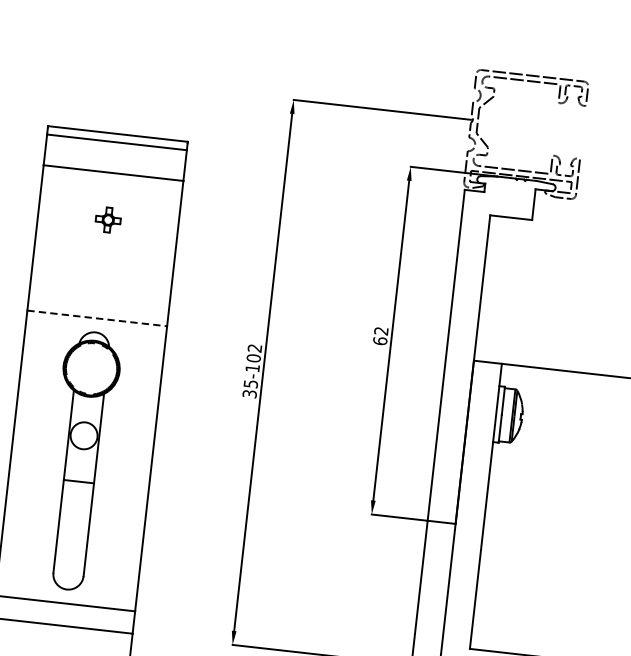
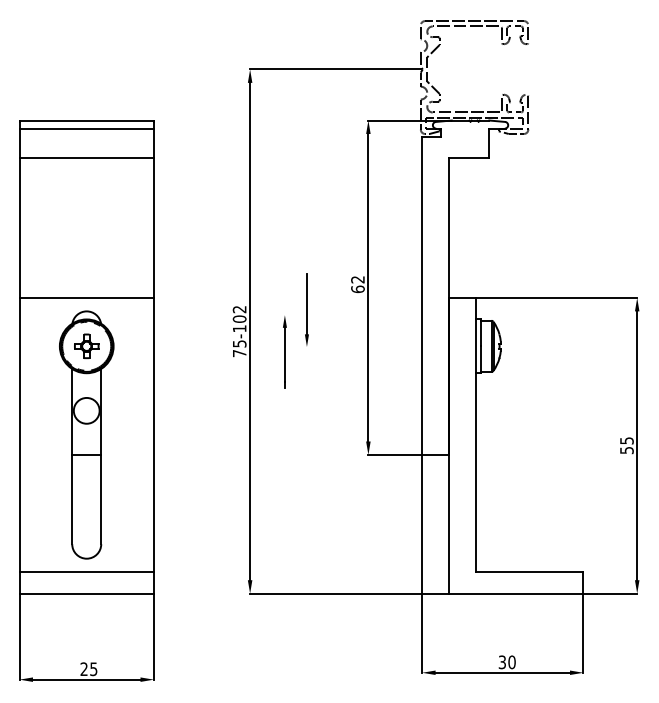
part: (108, 220) -> (86, 346), moved
line: (98, 318) -> (87, 297), dashed -> solid
part: (301, 372) -> (286, 327), added
text: (249, 394) -> (239, 353), 35-102 -> 75-102

